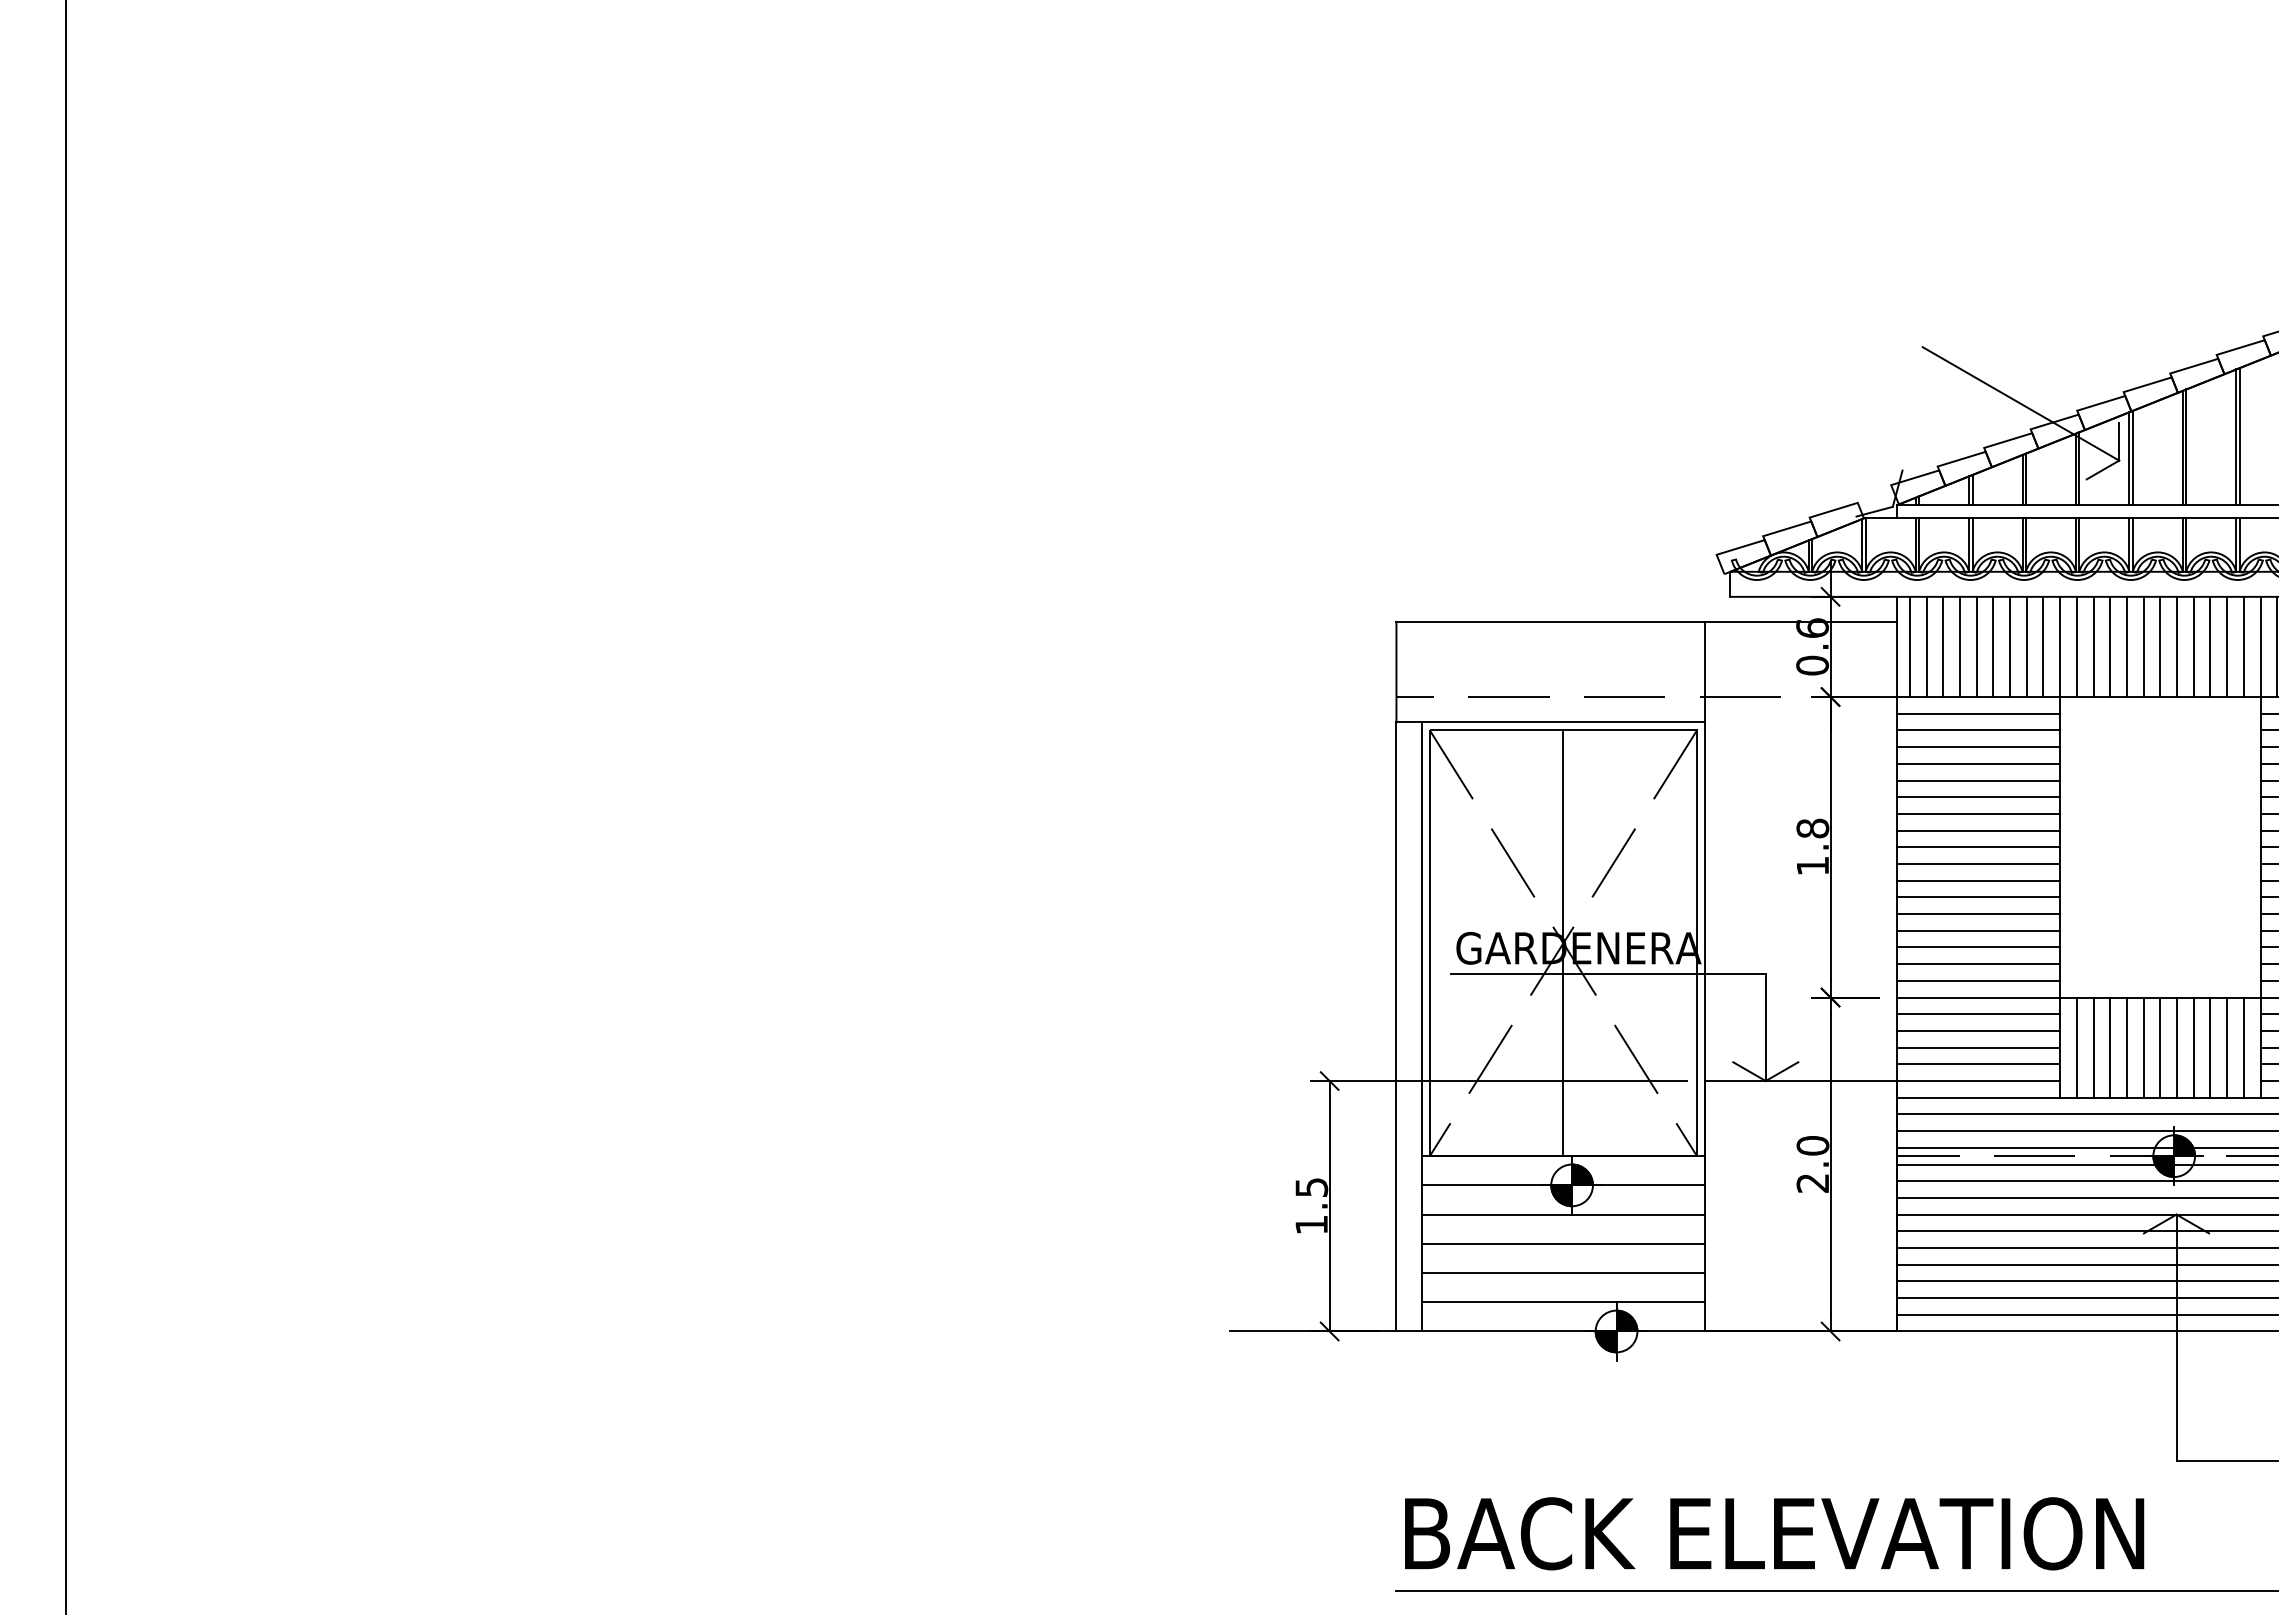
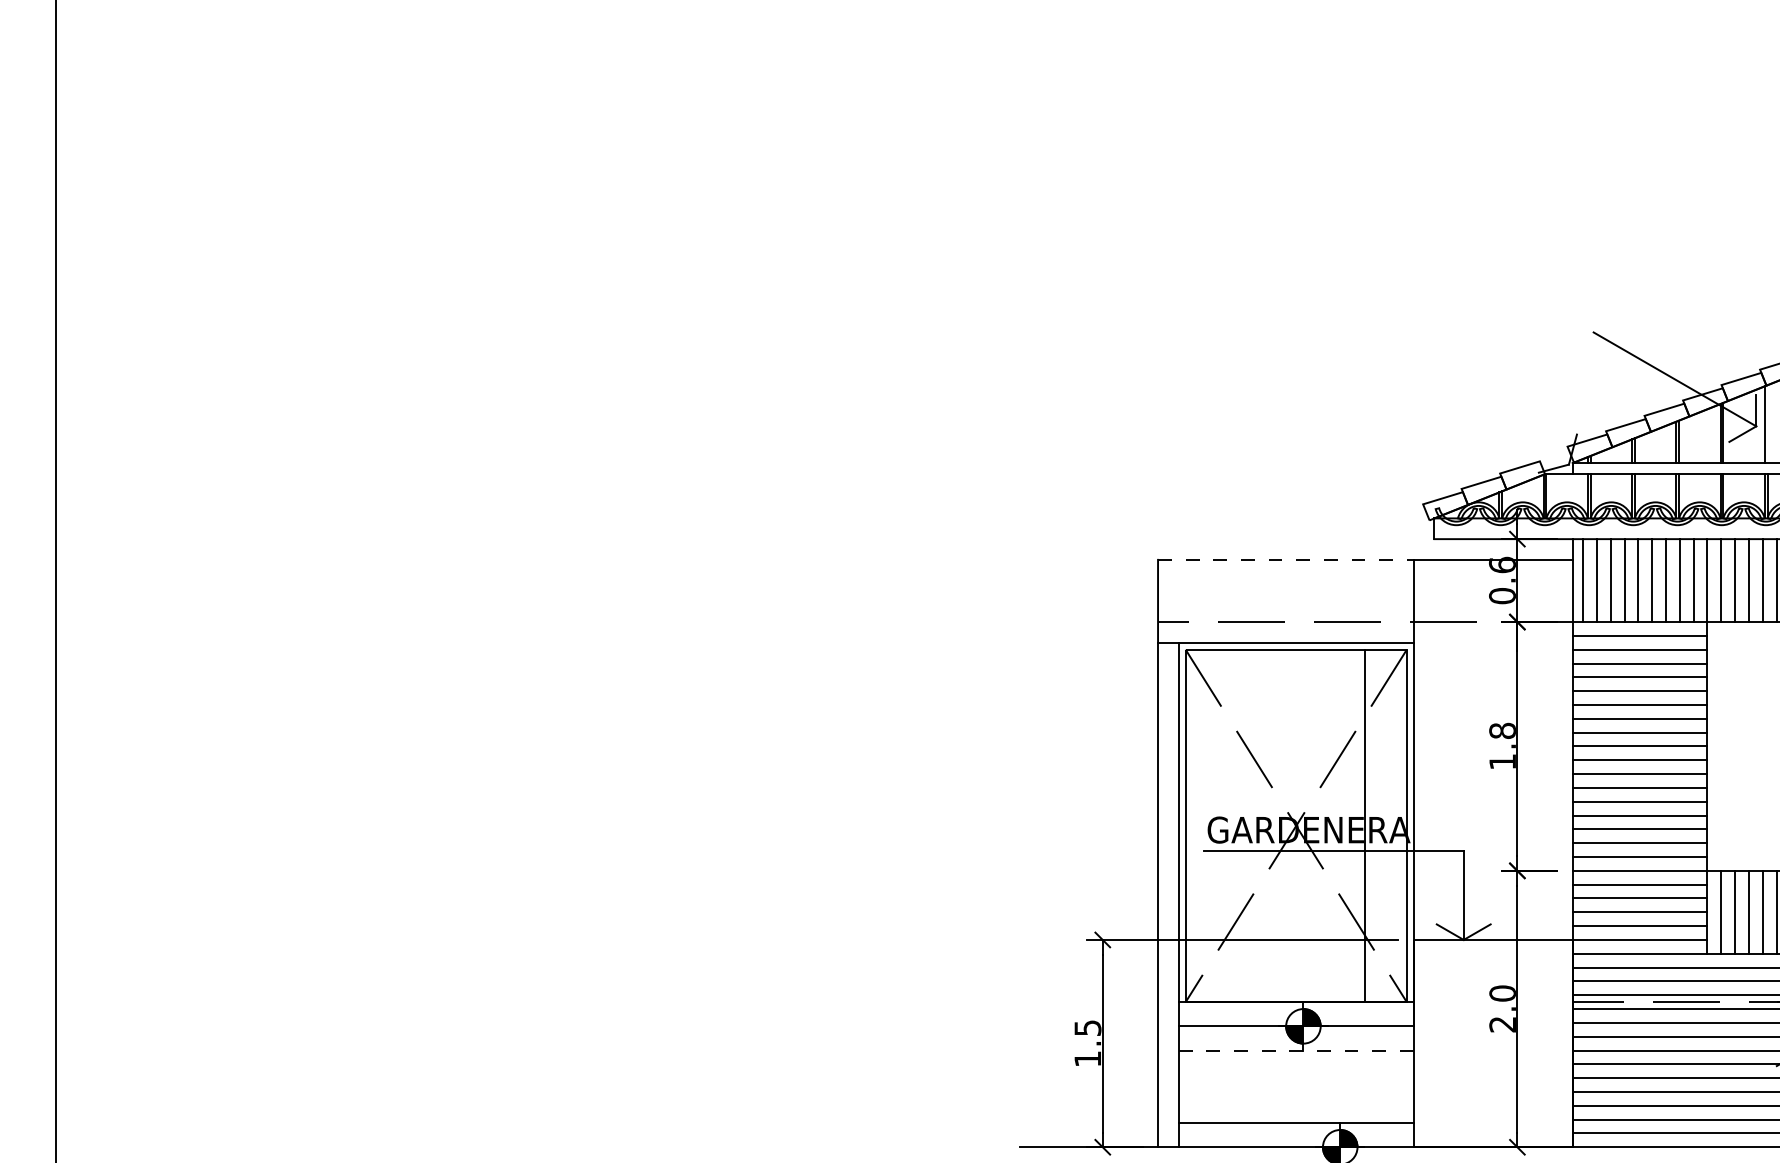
line: (2132, 457) -> (1767, 423), removed
line: (1551, 621) -> (1286, 559), solid -> dashed
line: (1563, 943) -> (1365, 826), moved
line: (1563, 1214) -> (1296, 1050), solid -> dashed
line: (1563, 1243) -> (1296, 1074), removed
line: (1563, 1273) -> (1296, 1099), removed

